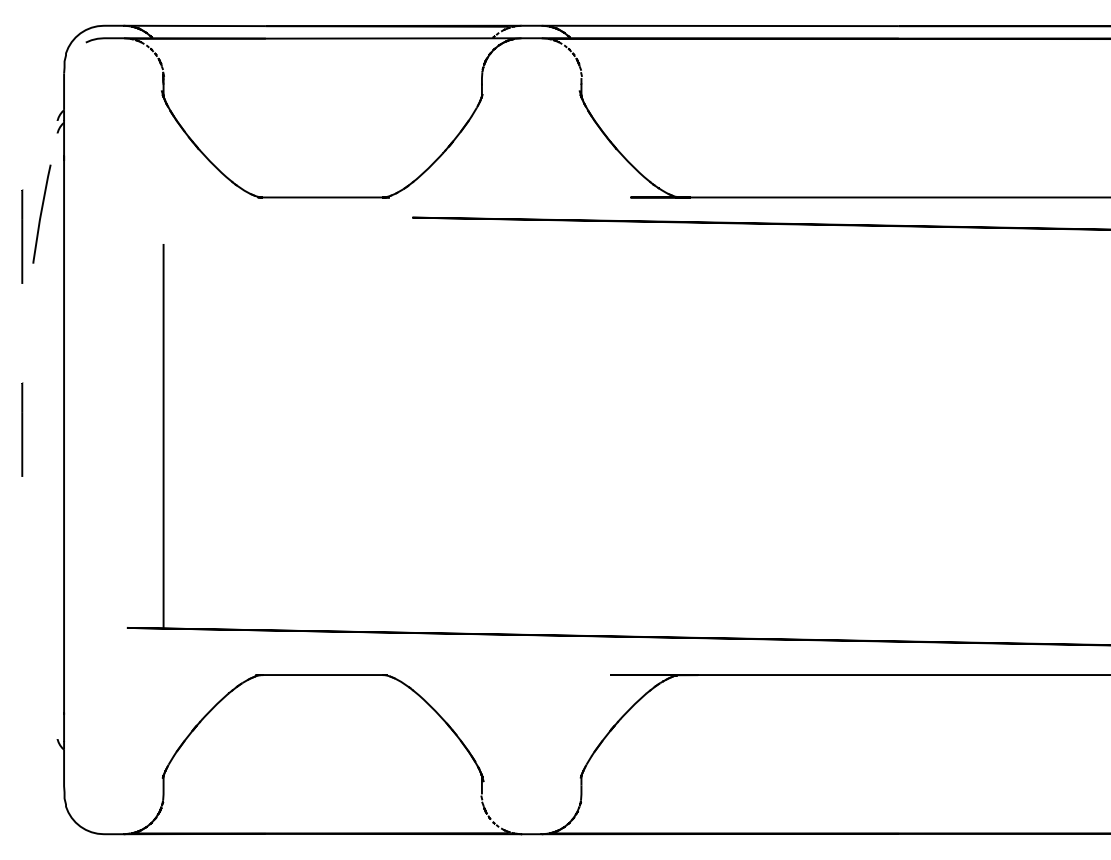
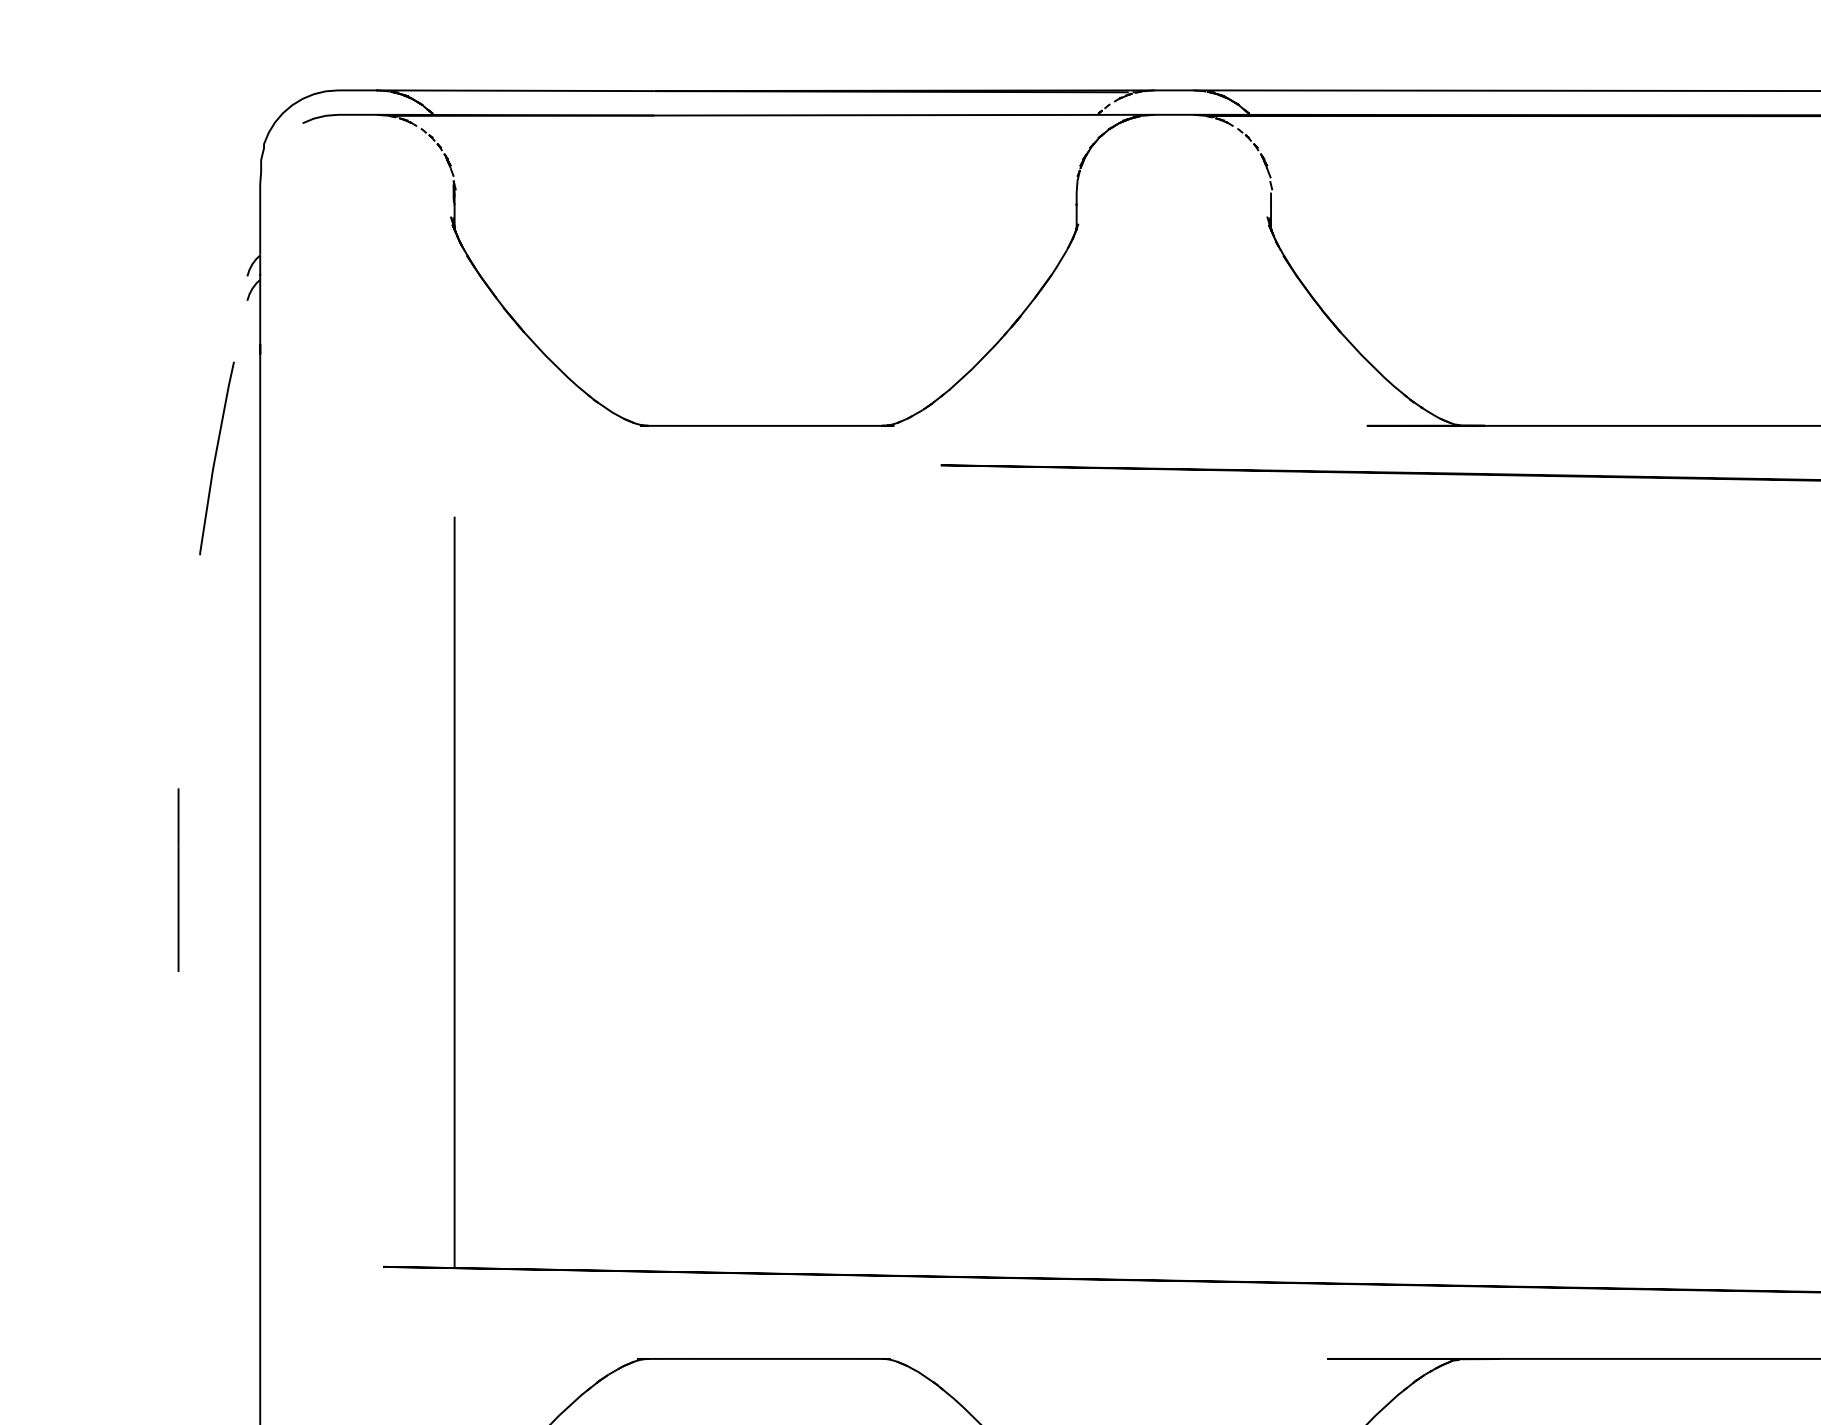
line: (22, 236) -> (178, 502), removed

